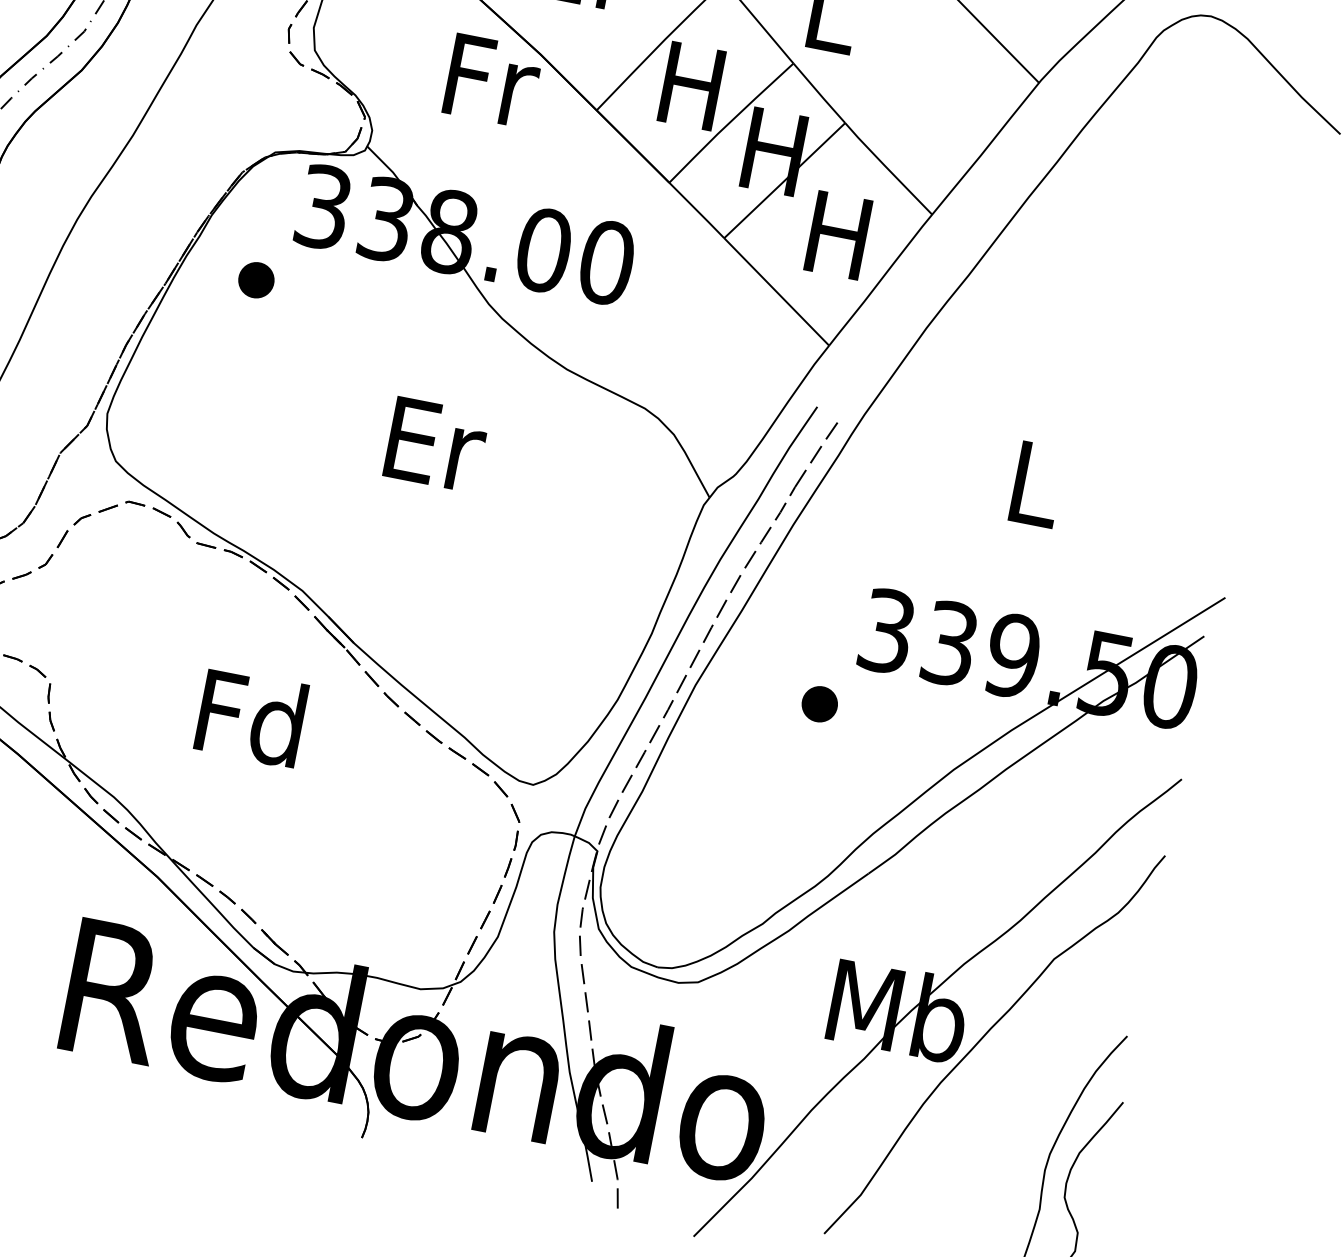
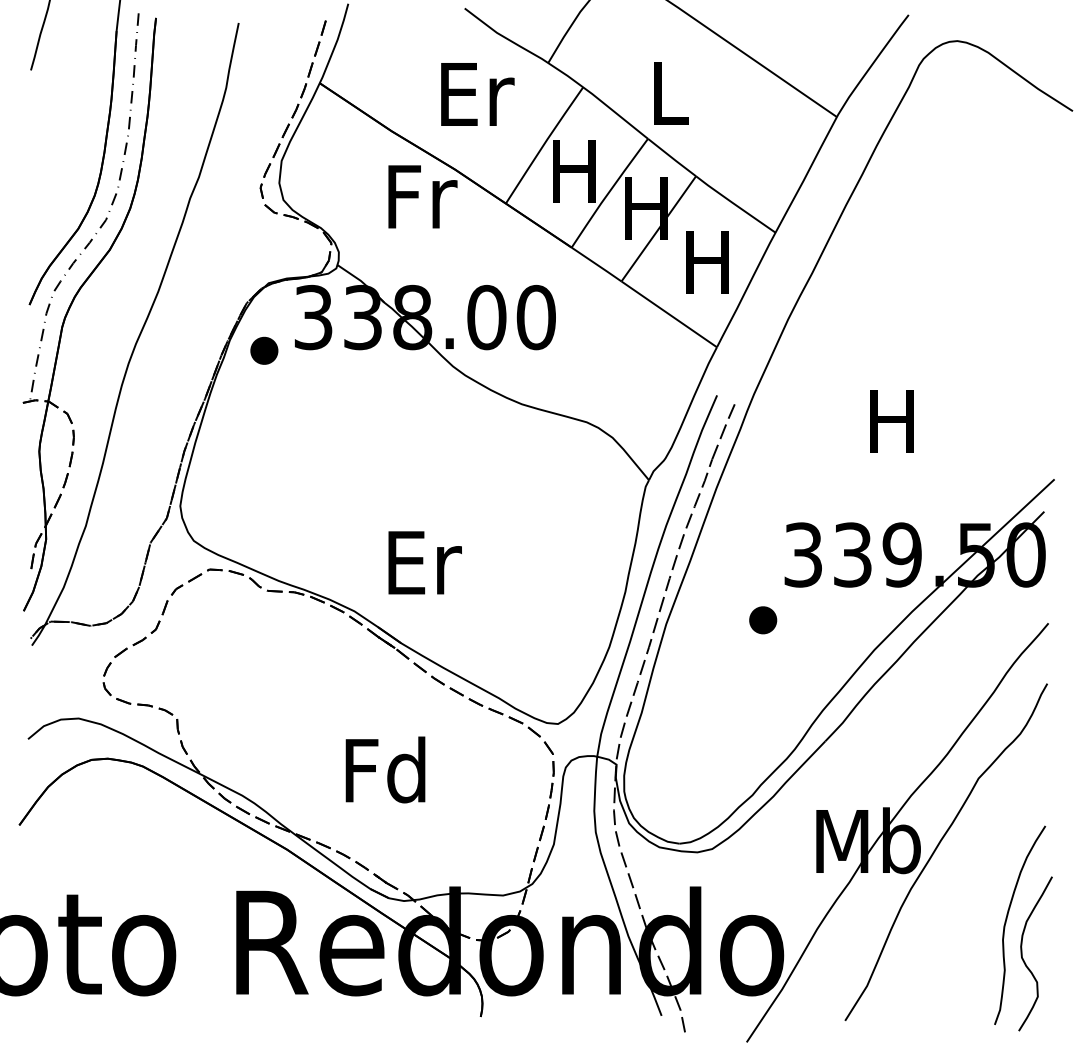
part: (256, 279) -> (264, 350), moved
text: (435, 444) -> (424, 562), moved
text: (1032, 483) -> (891, 421), L -> H
text: (251, 717) -> (385, 769), moved

